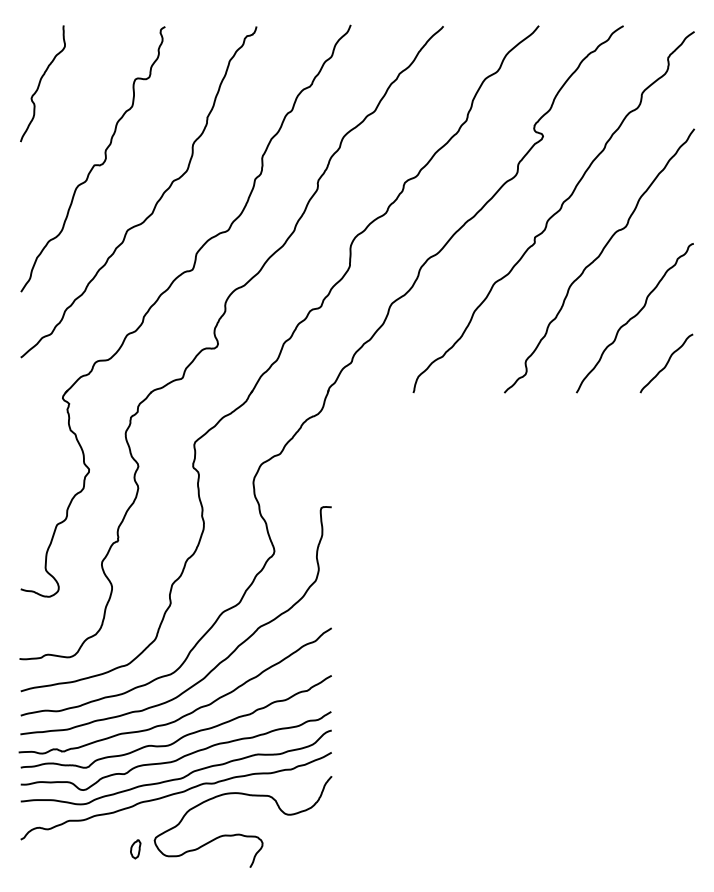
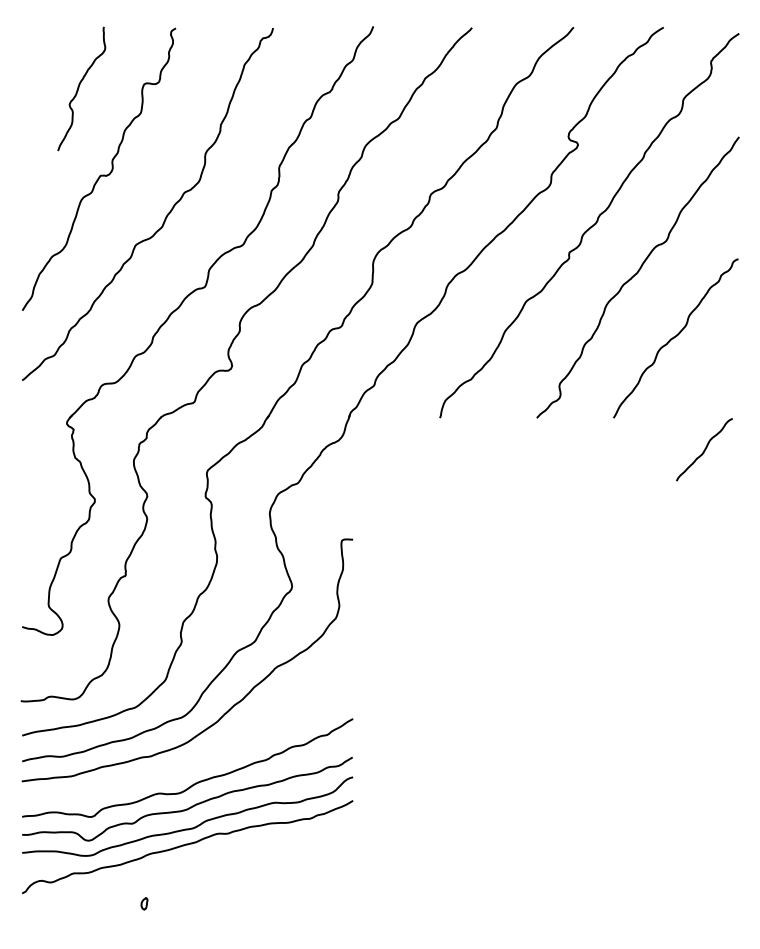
curve: (40, 83) -> (79, 88), moved
curve: (666, 363) -> (704, 449), moved
curve: (186, 713) -> (198, 759), removed
curve: (241, 834) -> (257, 887), removed
part: (135, 849) -> (144, 903), size x0.6

